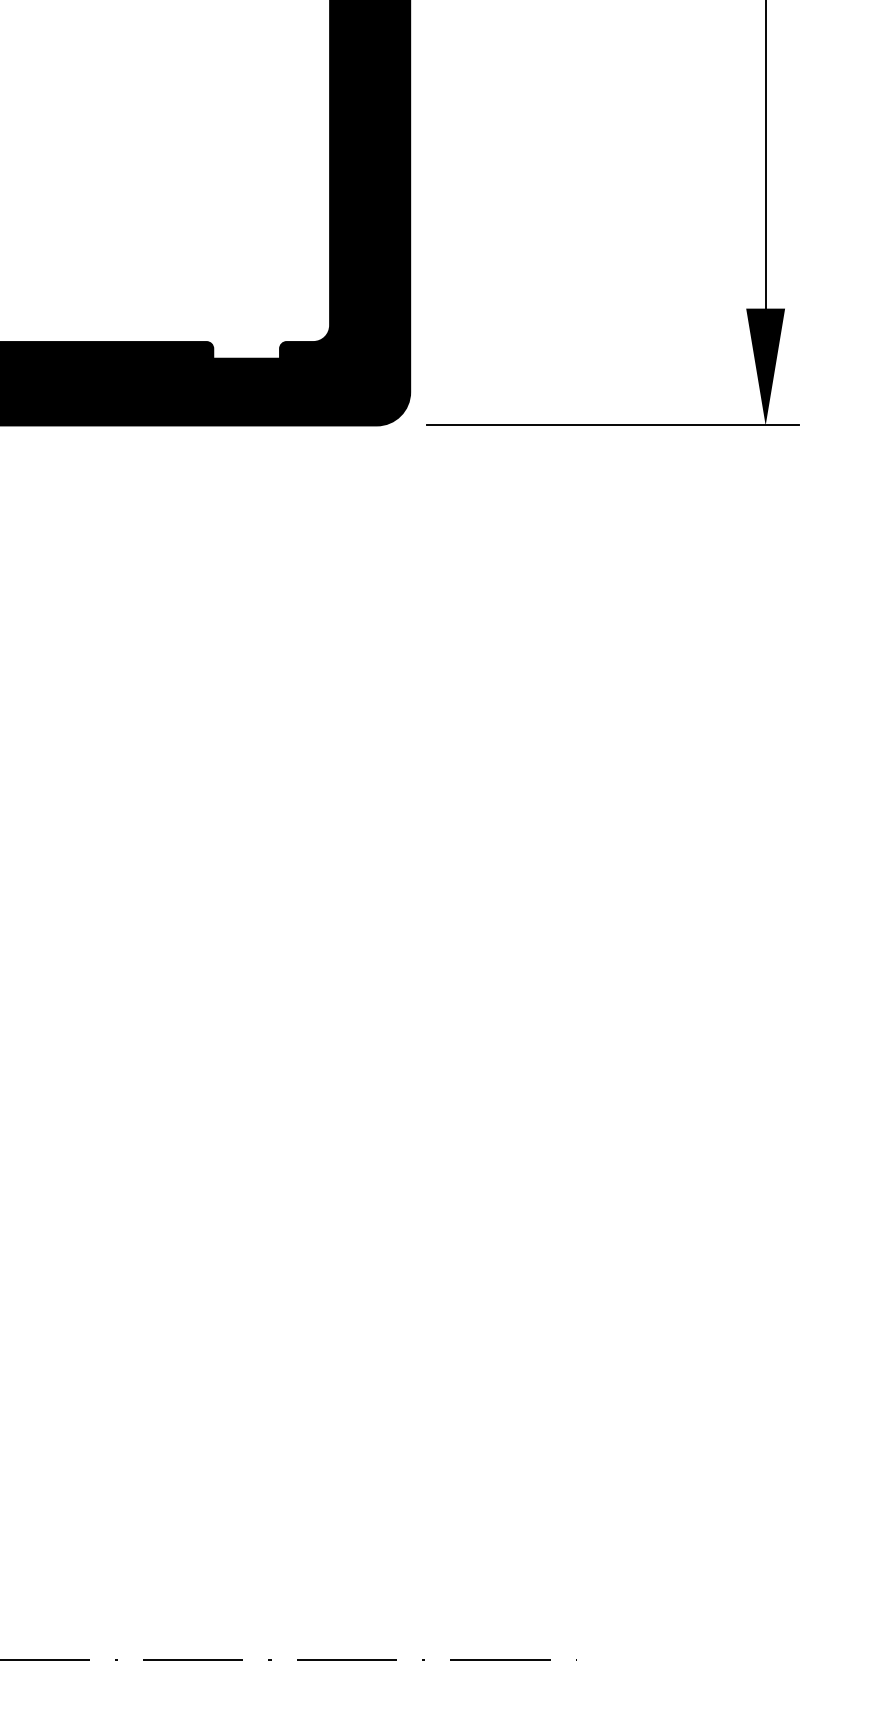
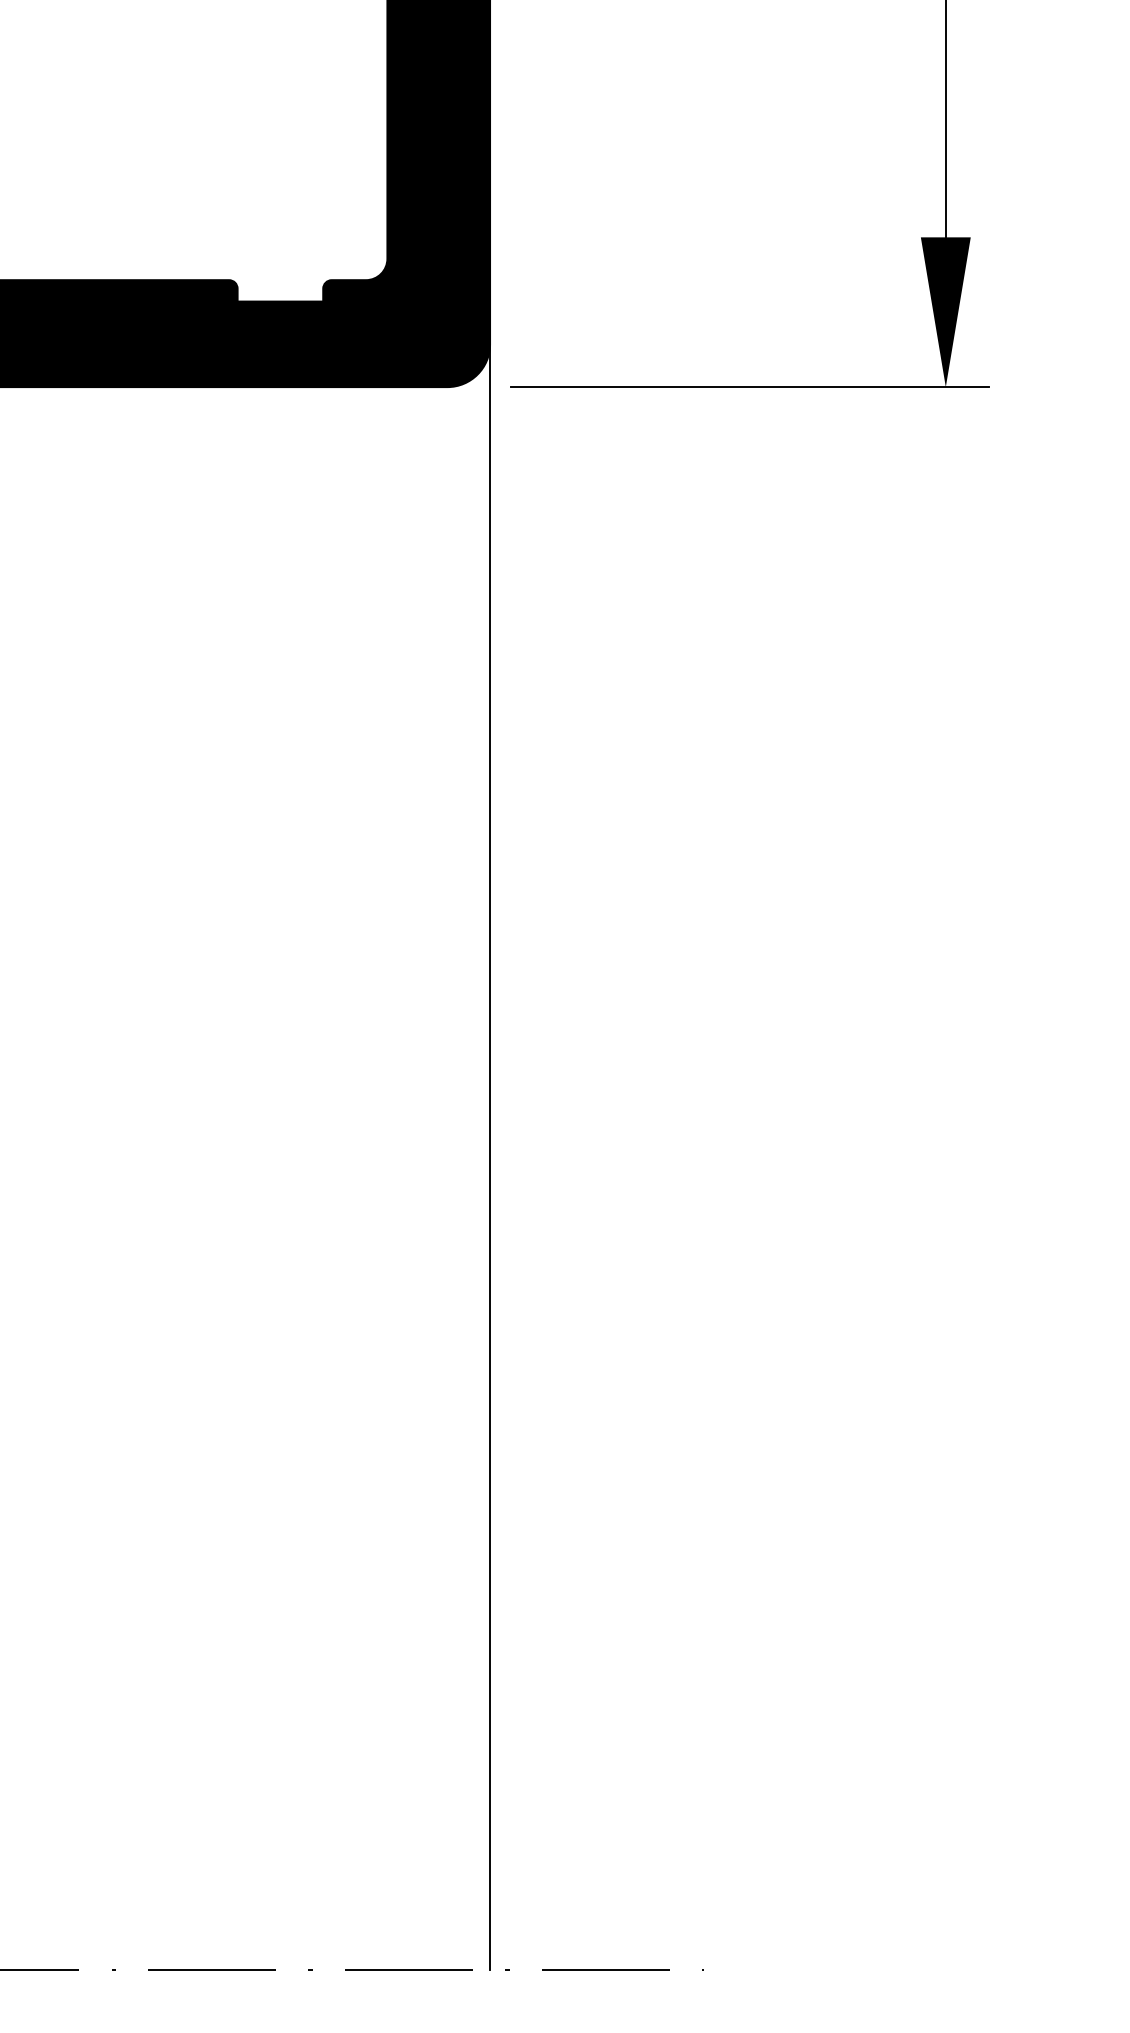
line: (410, 1026) -> (490, 1157), added

